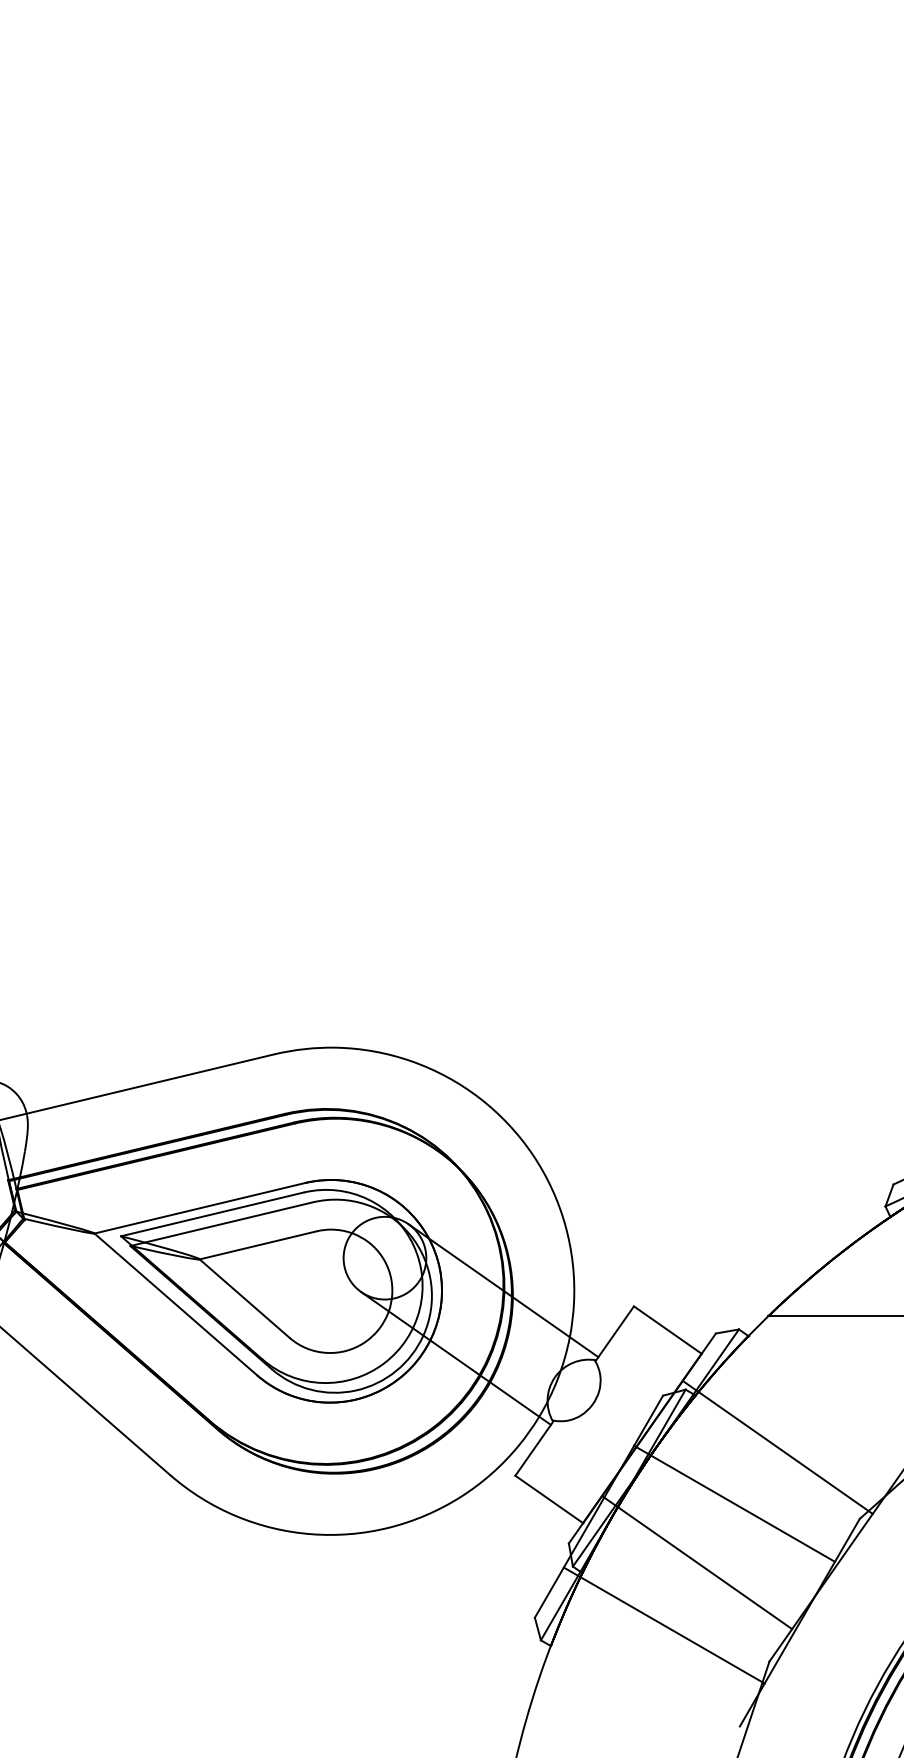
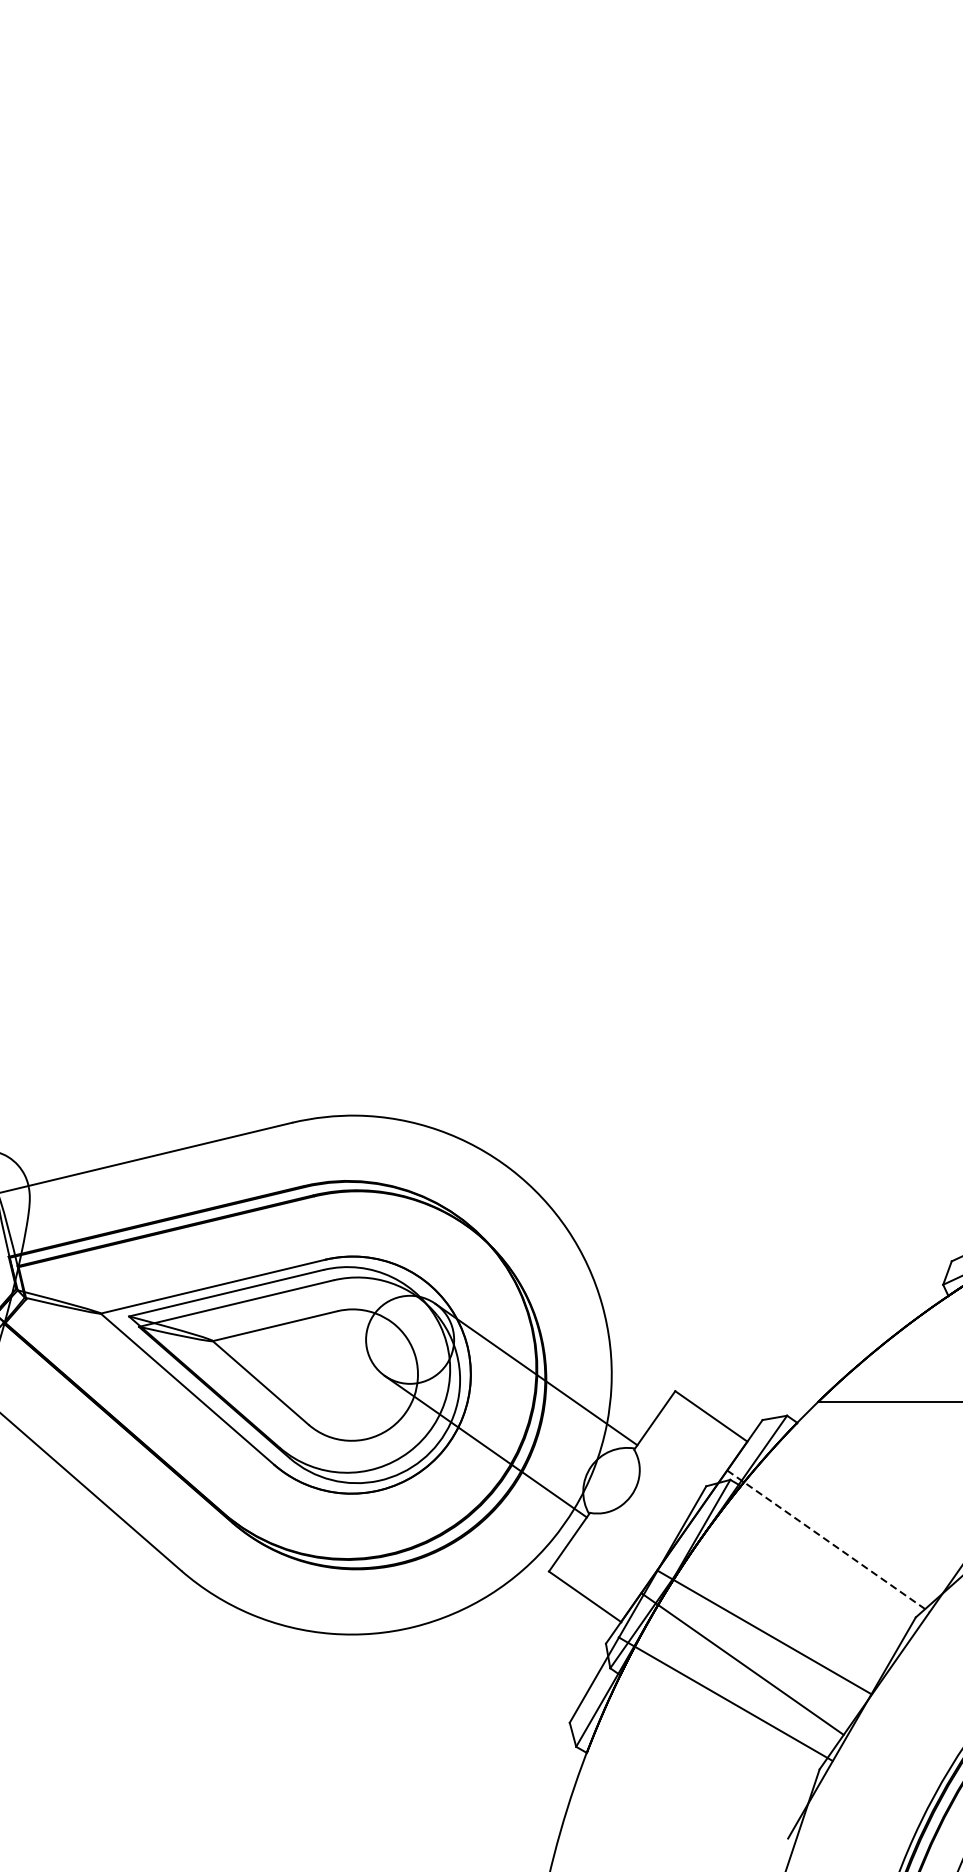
line: (777, 1447) -> (828, 1541), solid -> dashed
line: (734, 1503) -> (764, 1631), moved
line: (663, 1625) -> (724, 1699), moved

